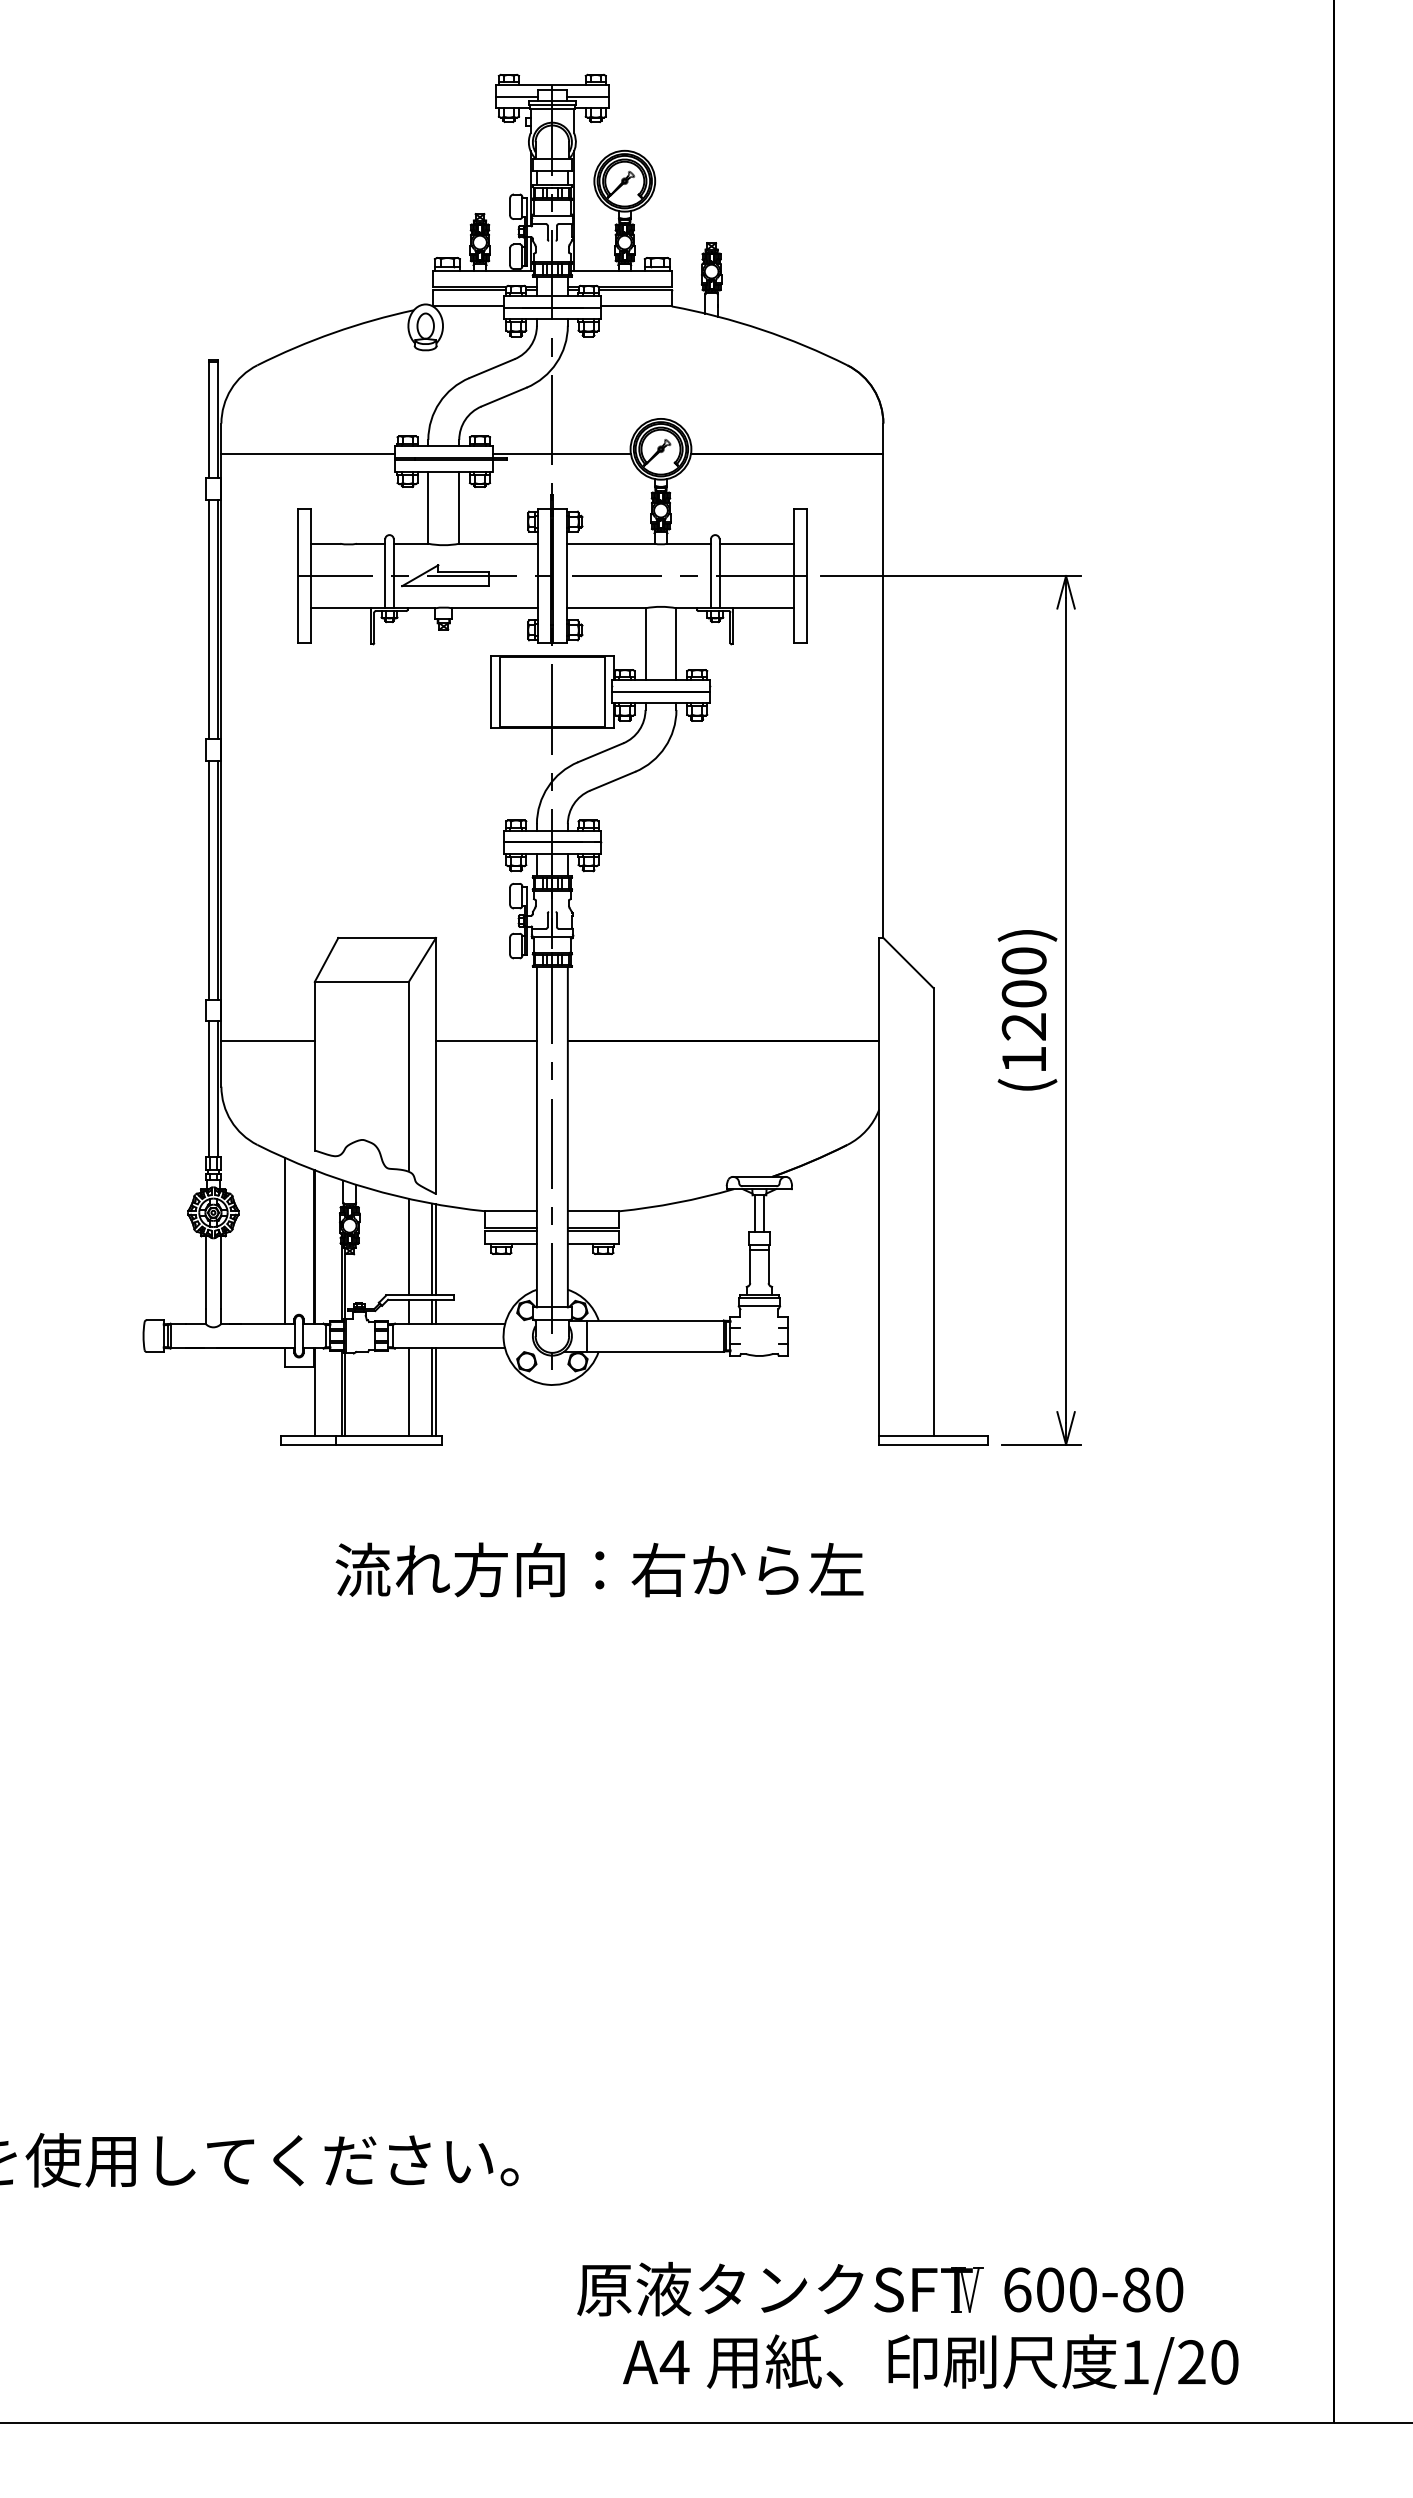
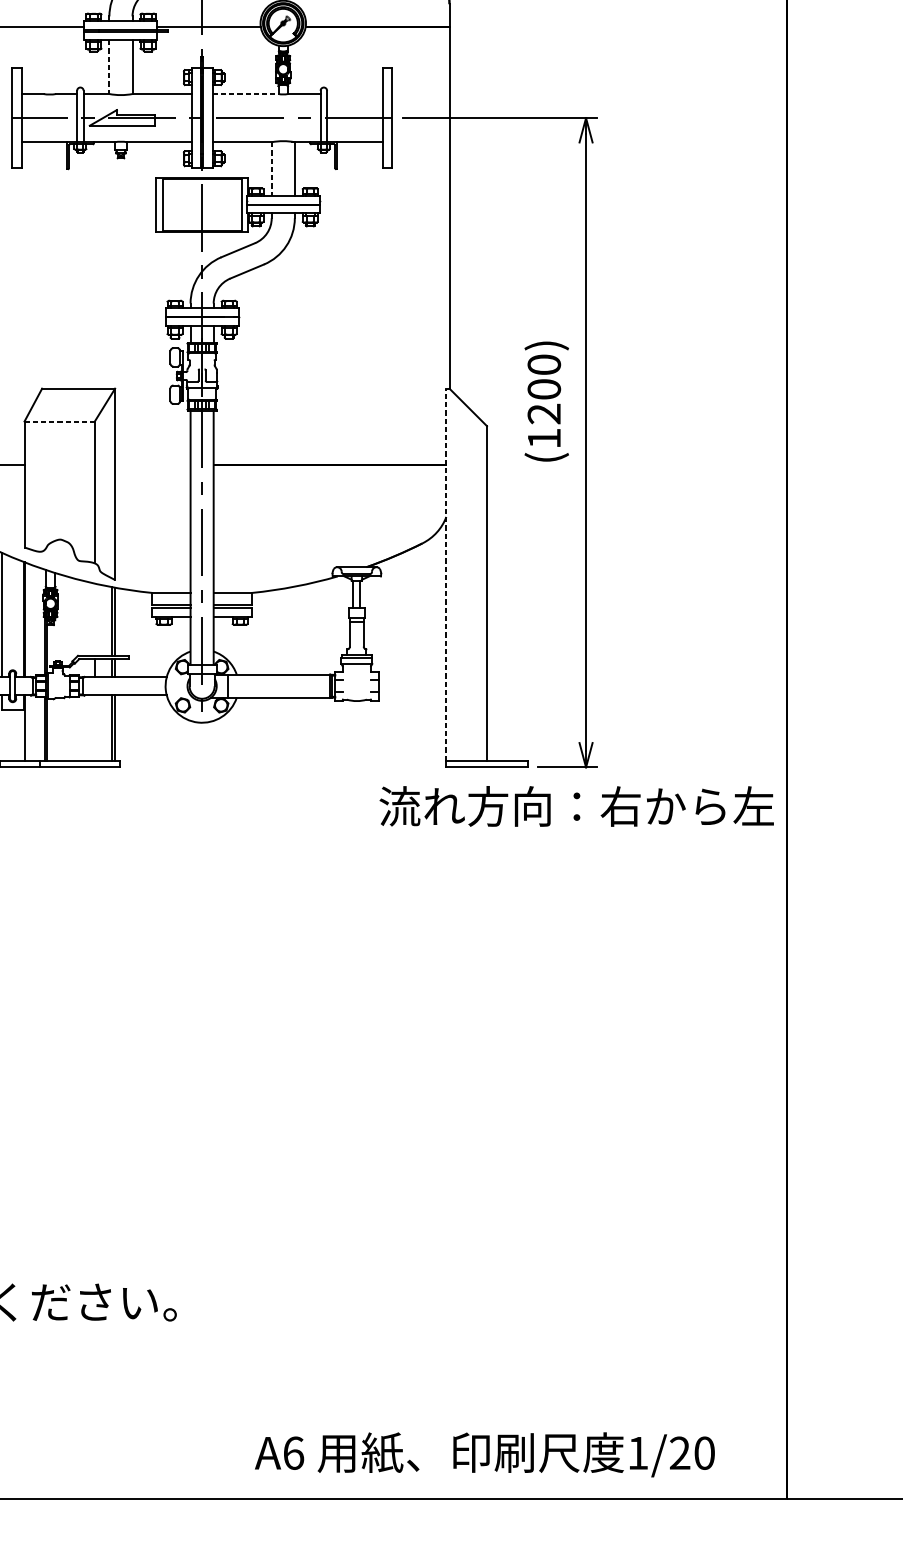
line: (428, 507) -> (109, 66), solid -> dashed
line: (611, 543) -> (246, 93), solid -> dashed
line: (756, 543) -> (354, 93), removed
line: (645, 644) -> (271, 169), solid -> dashed
line: (362, 981) -> (60, 421), solid -> dashed
text: (1027, 1010) -> (546, 401), moved
line: (486, 1040) -> (152, 465), removed
line: (879, 1186) -> (446, 574), solid -> dashed
line: (408, 1246) -> (94, 619), removed
line: (408, 1392) -> (94, 728), removed
text: (599, 1569) -> (576, 806), moved
part: (880, 2289) -> (447, 1398), removed
text: (674, 2362) -> (293, 1453), A4 -> A6

